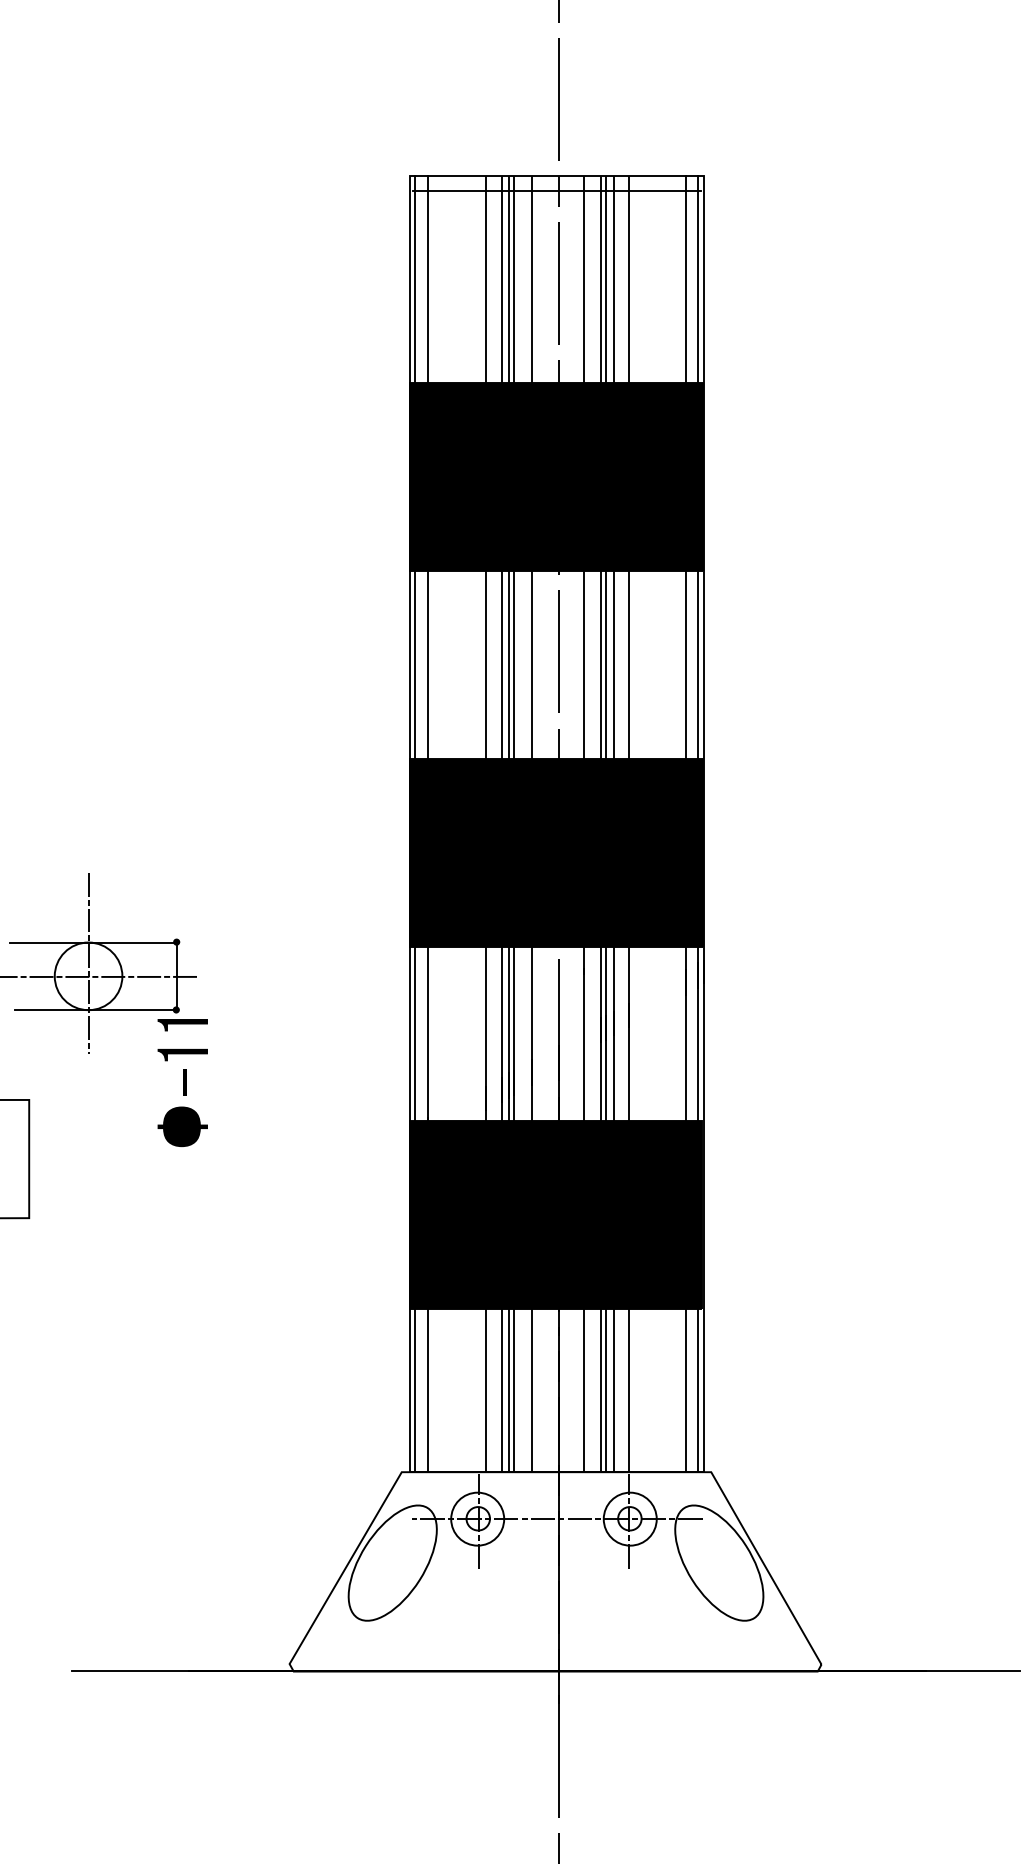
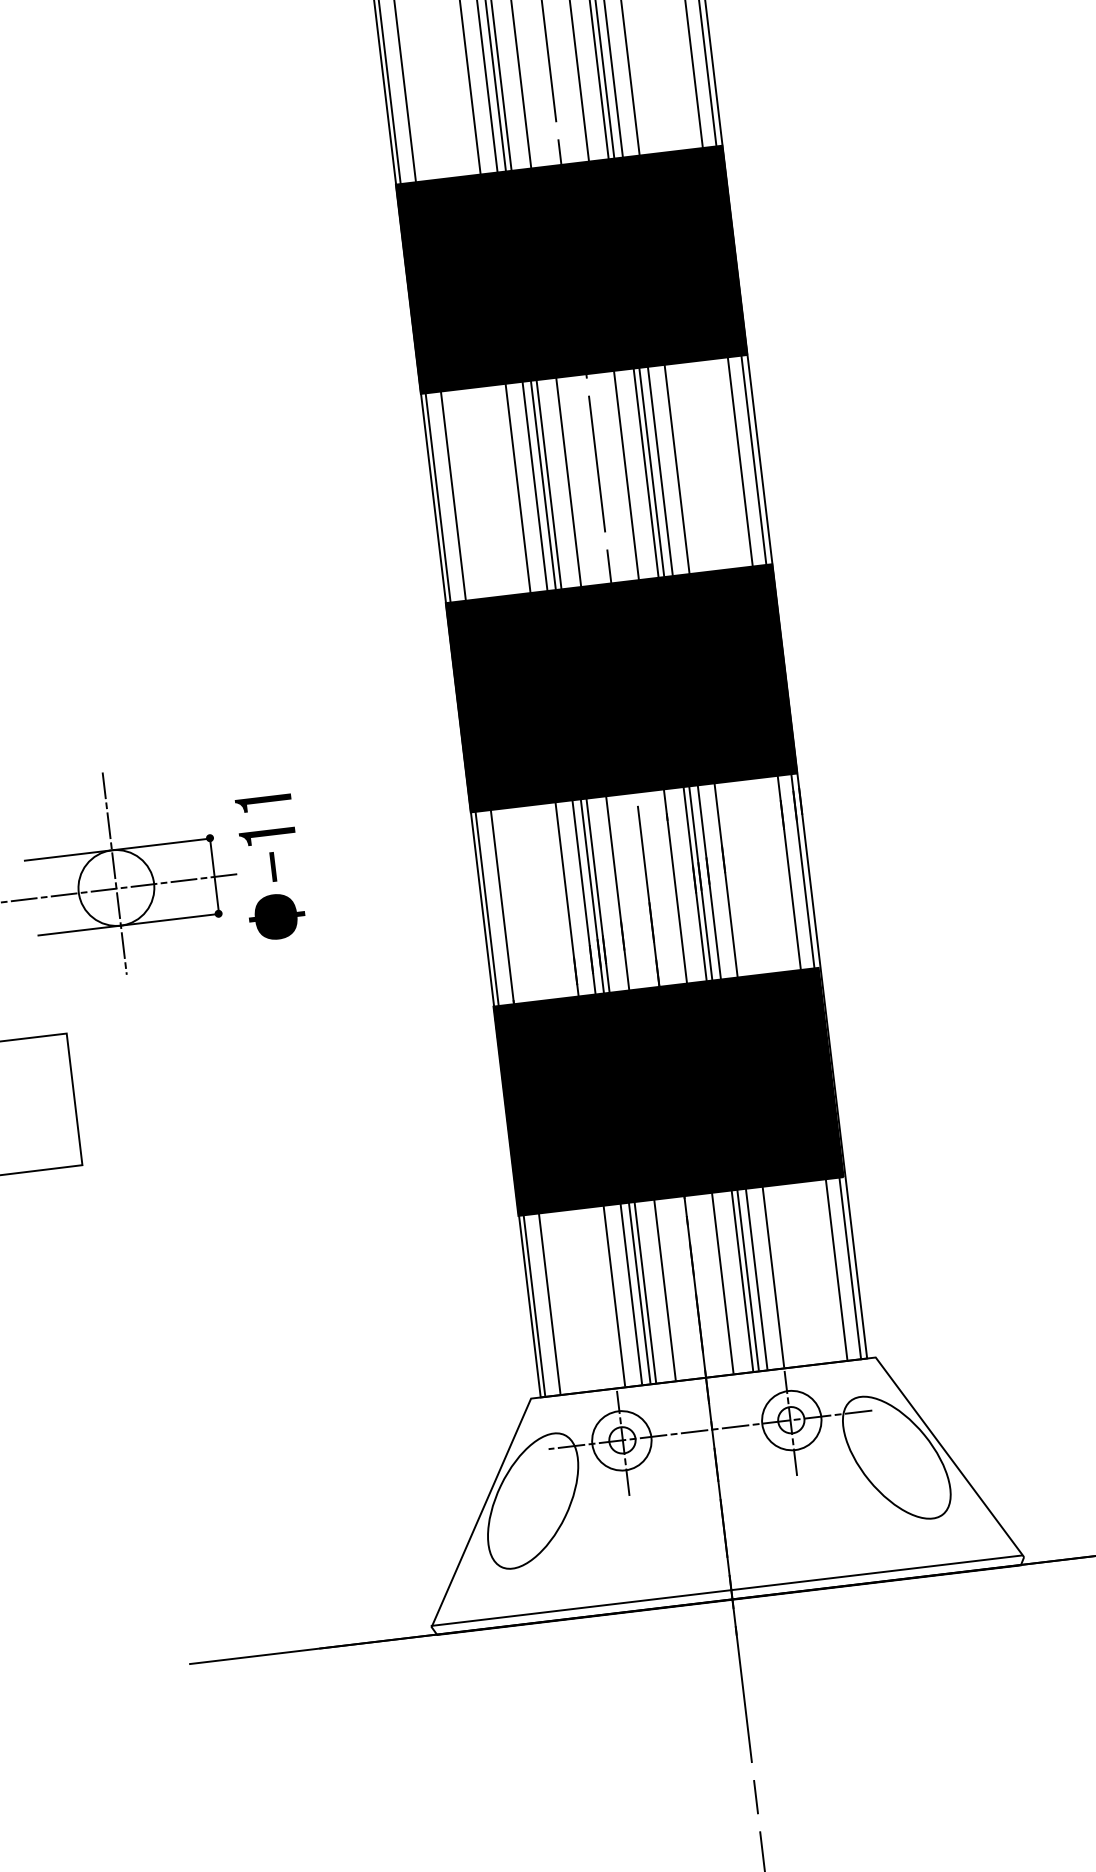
part: (182, 1083) -> (271, 868), moved
line: (554, 1662) -> (726, 1590), added

